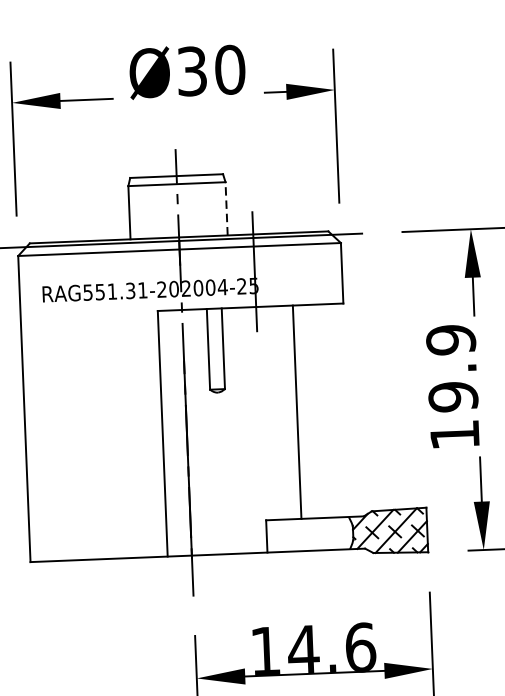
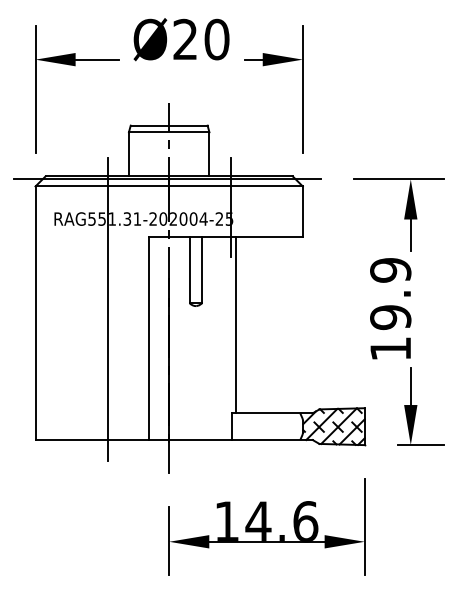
text: (192, 71) -> (185, 39), Ø30 -> Ø20
line: (226, 207) -> (209, 153), dashed -> solid
line: (111, 401) -> (107, 309), added
line: (297, 411) -> (236, 324), moved

